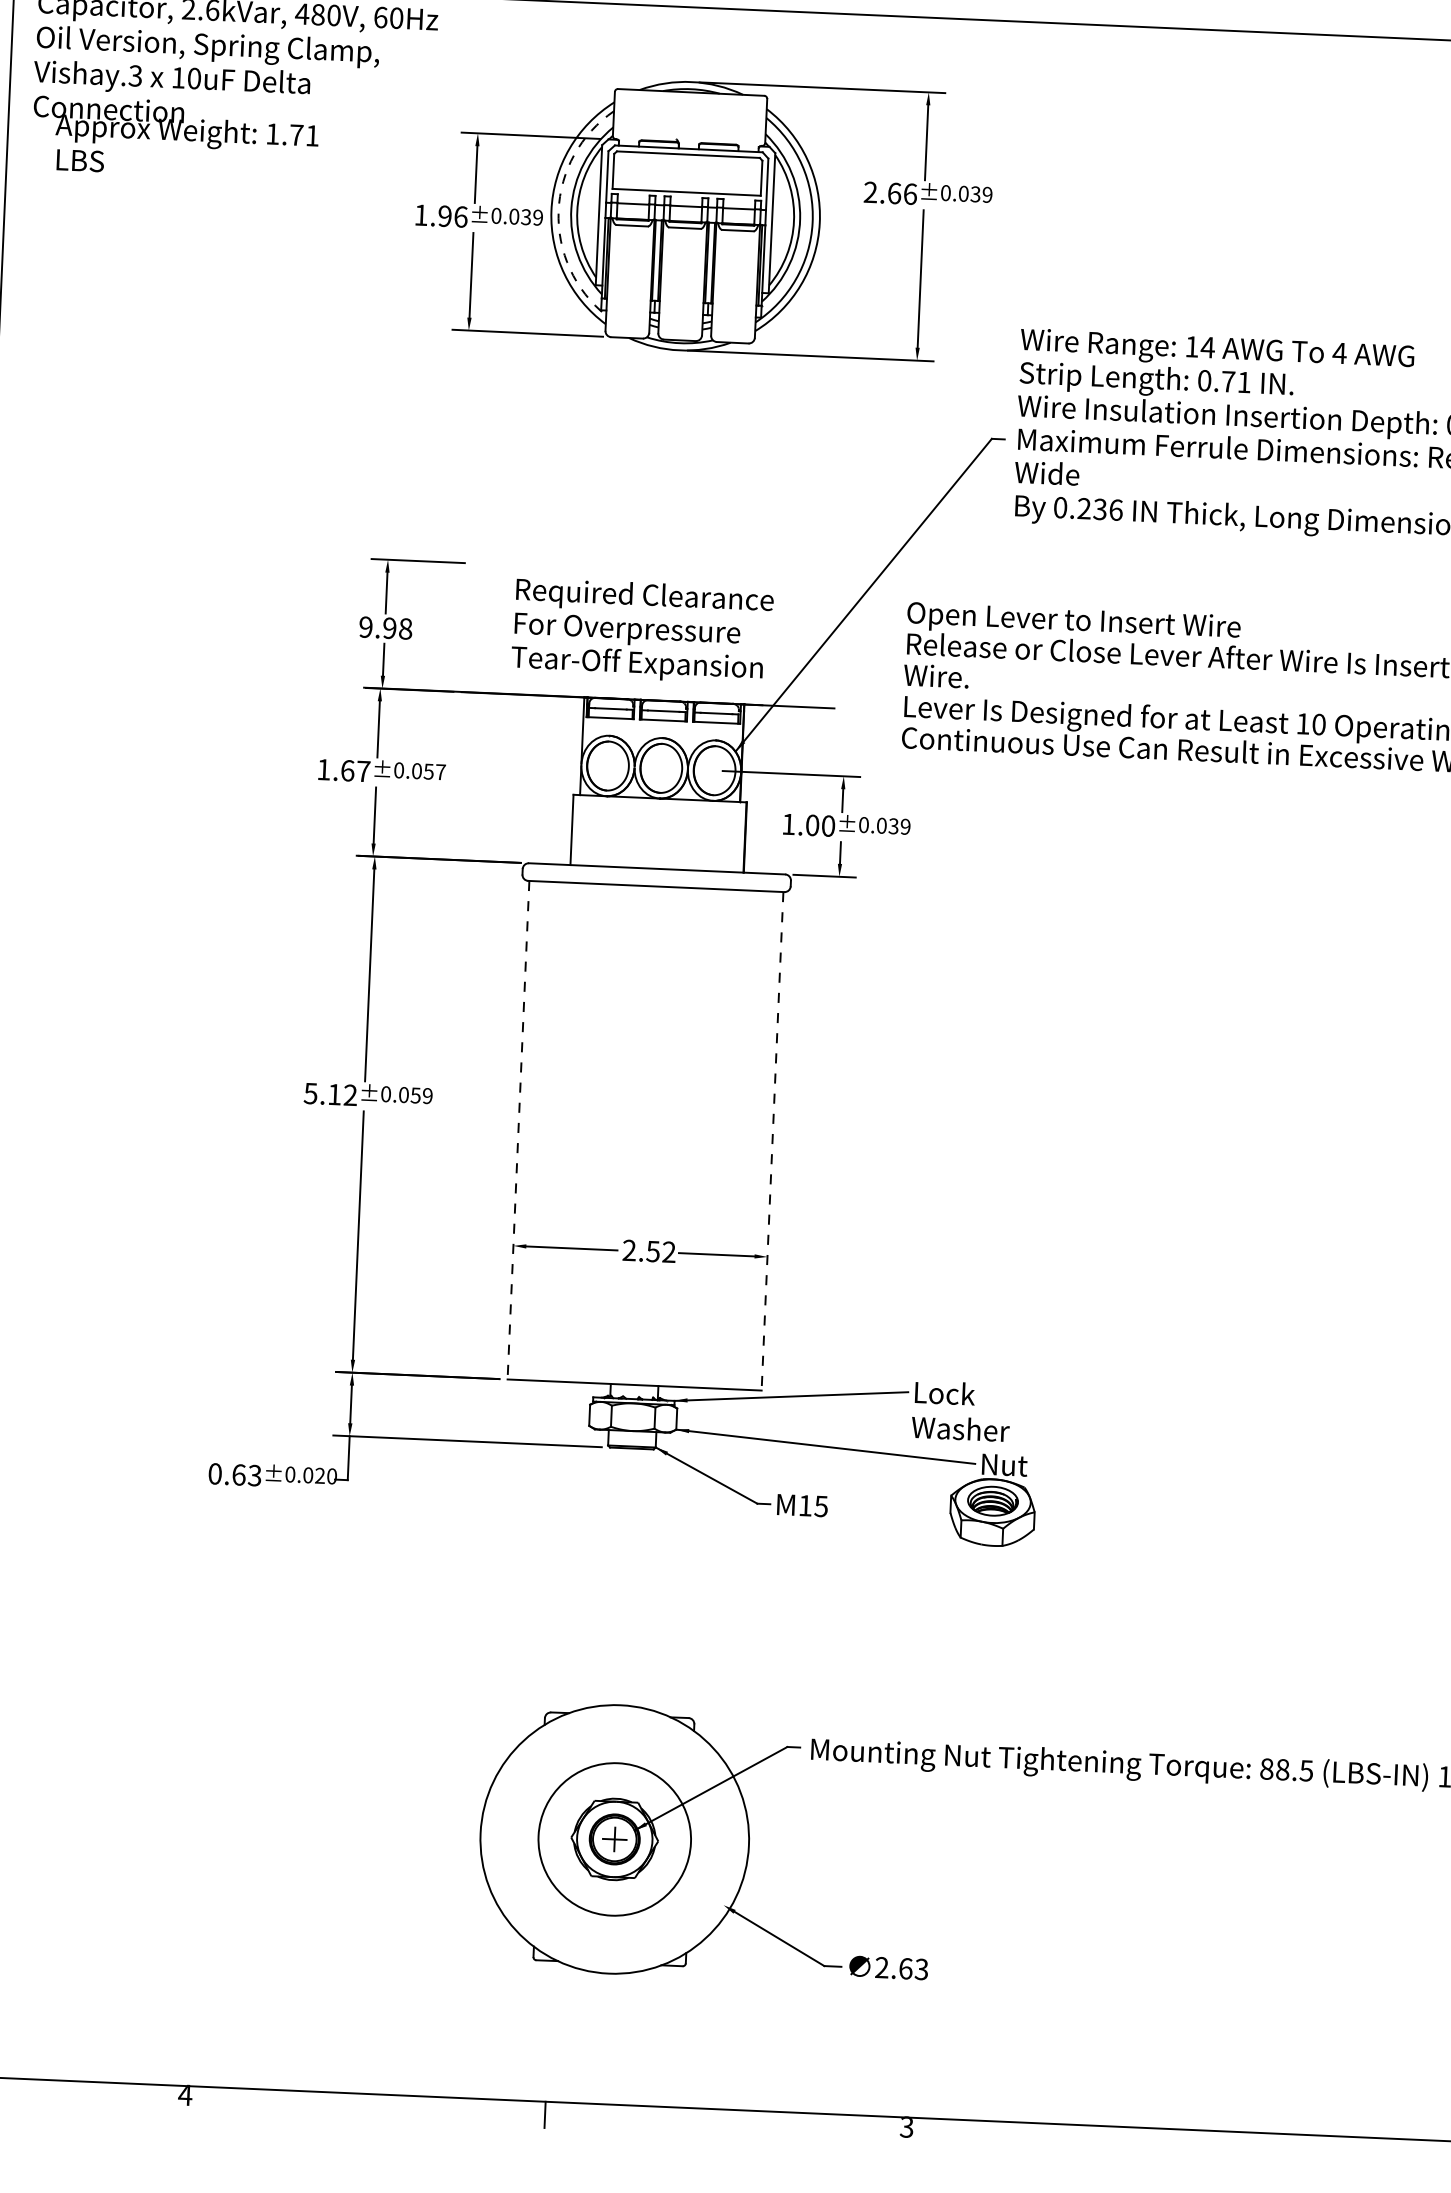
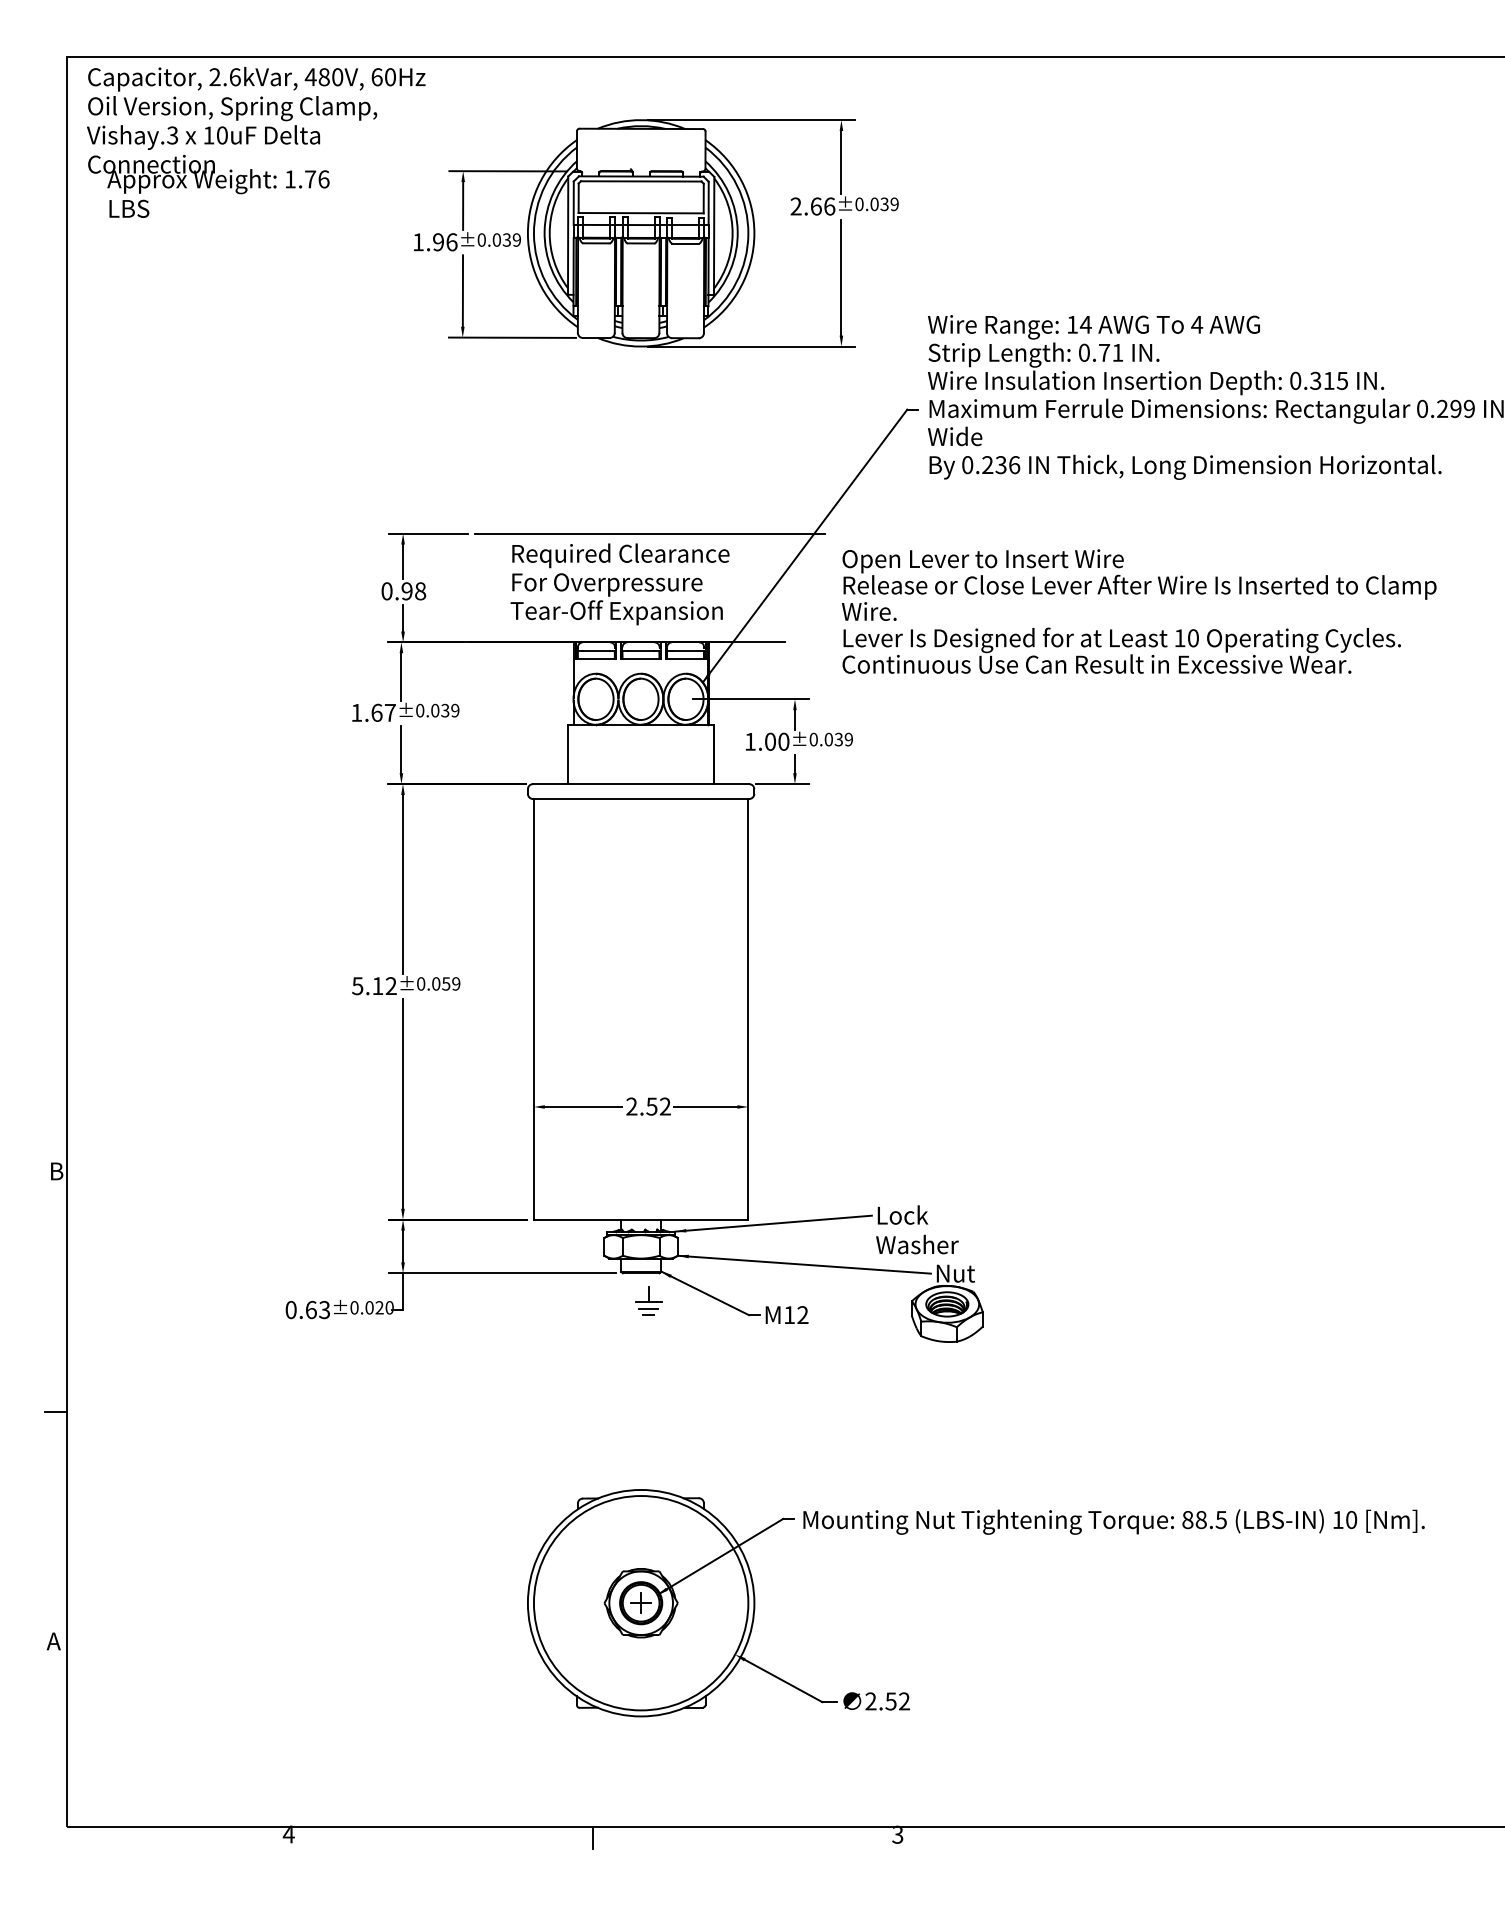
text: (312, 135) -> (323, 179), 1.71 -> 1.76
arc: (558, 210) -> (533, 233), dashed -> solid
line: (680, 572) -> (649, 533), added
text: (365, 627) -> (386, 591), 9.98 -> 0.98
text: (435, 771) -> (450, 710), ±0.057 -> ±0.039
line: (517, 1130) -> (533, 1009), dashed -> solid
line: (772, 1141) -> (748, 1009), dashed -> solid
part: (639, 1481) -> (648, 1300), added
text: (820, 1506) -> (802, 1315), M15 -> M12
circle: (613, 1839) -> (640, 1603), size x1.67
text: (913, 1969) -> (897, 1701), 2.63 -> 2.52

